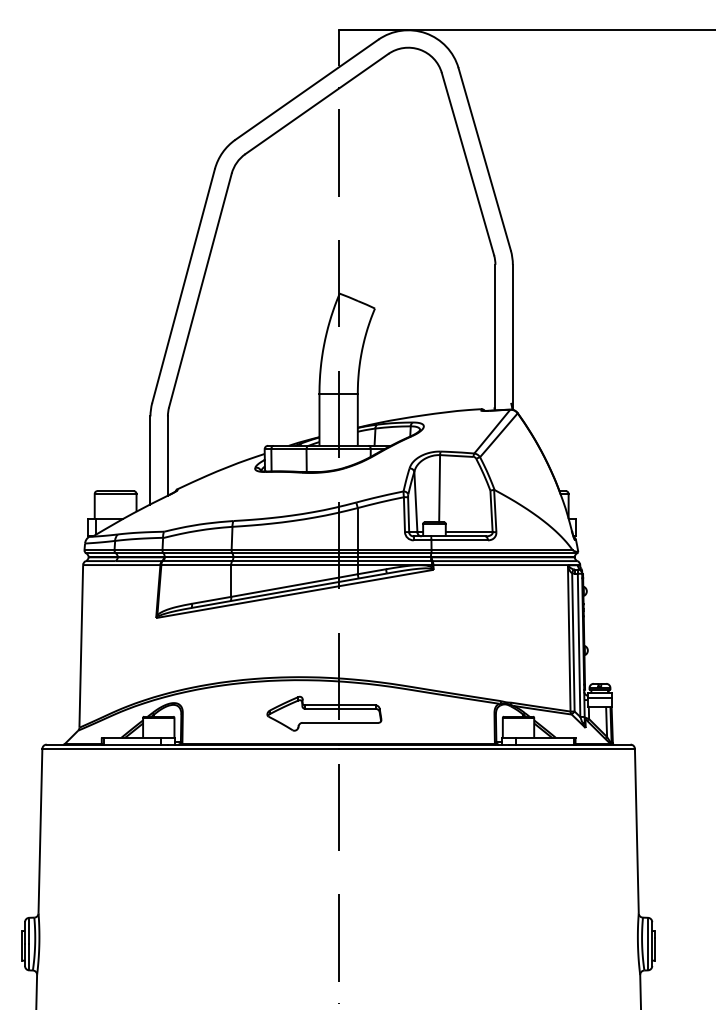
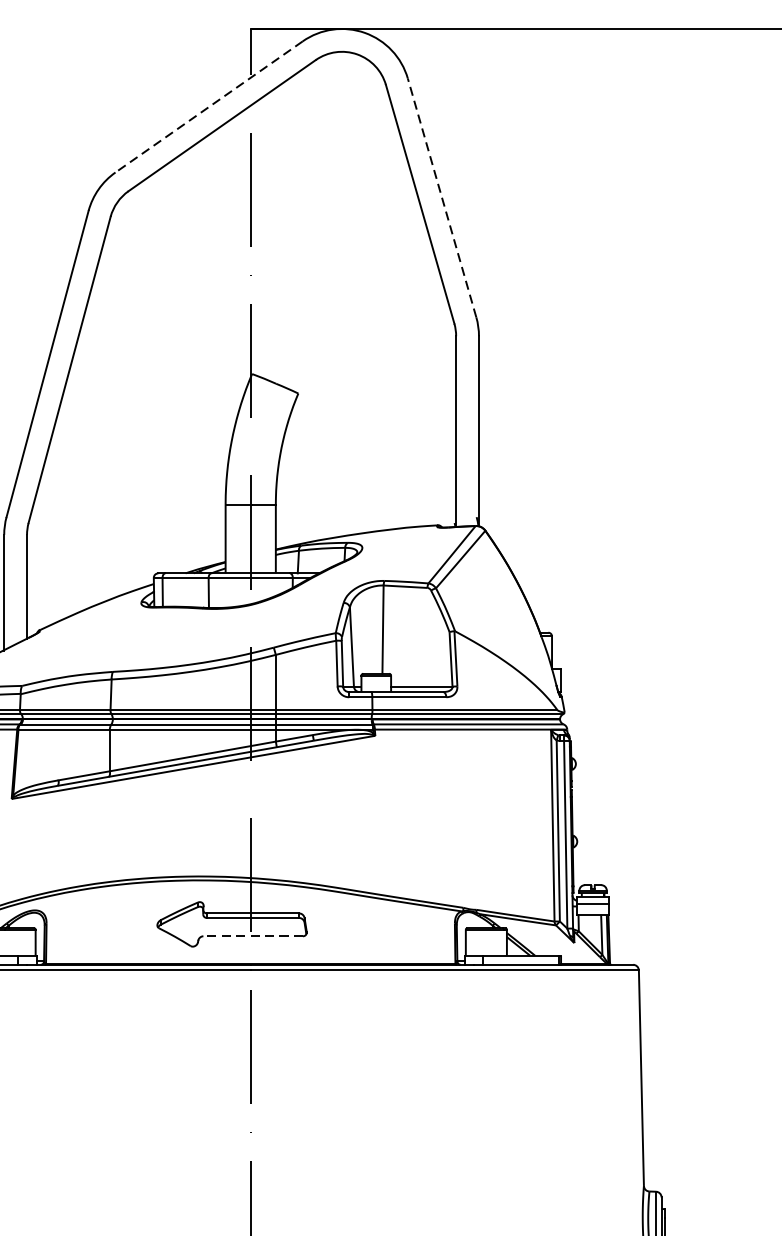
line: (306, 90) -> (208, 107), solid -> dashed
line: (484, 159) -> (441, 198), solid -> dashed
line: (340, 722) -> (253, 935), solid -> dashed

